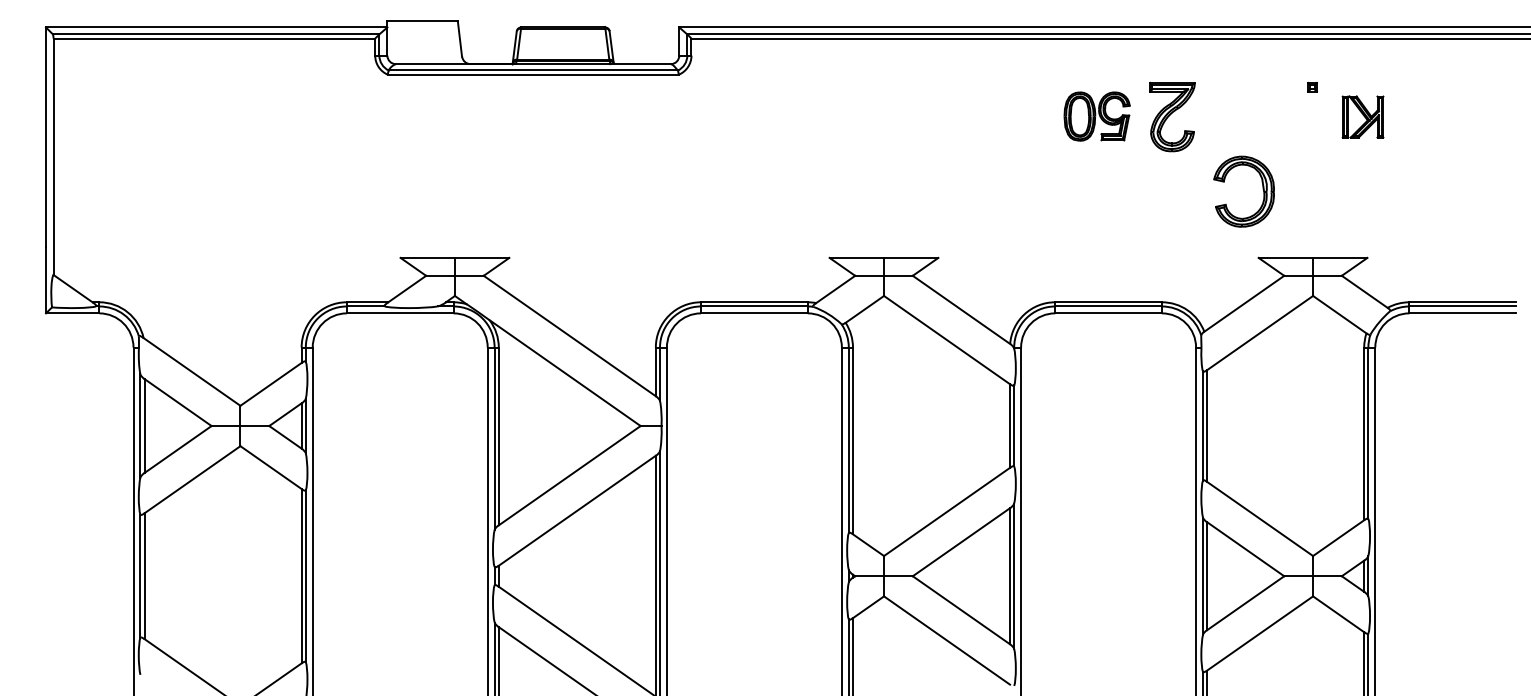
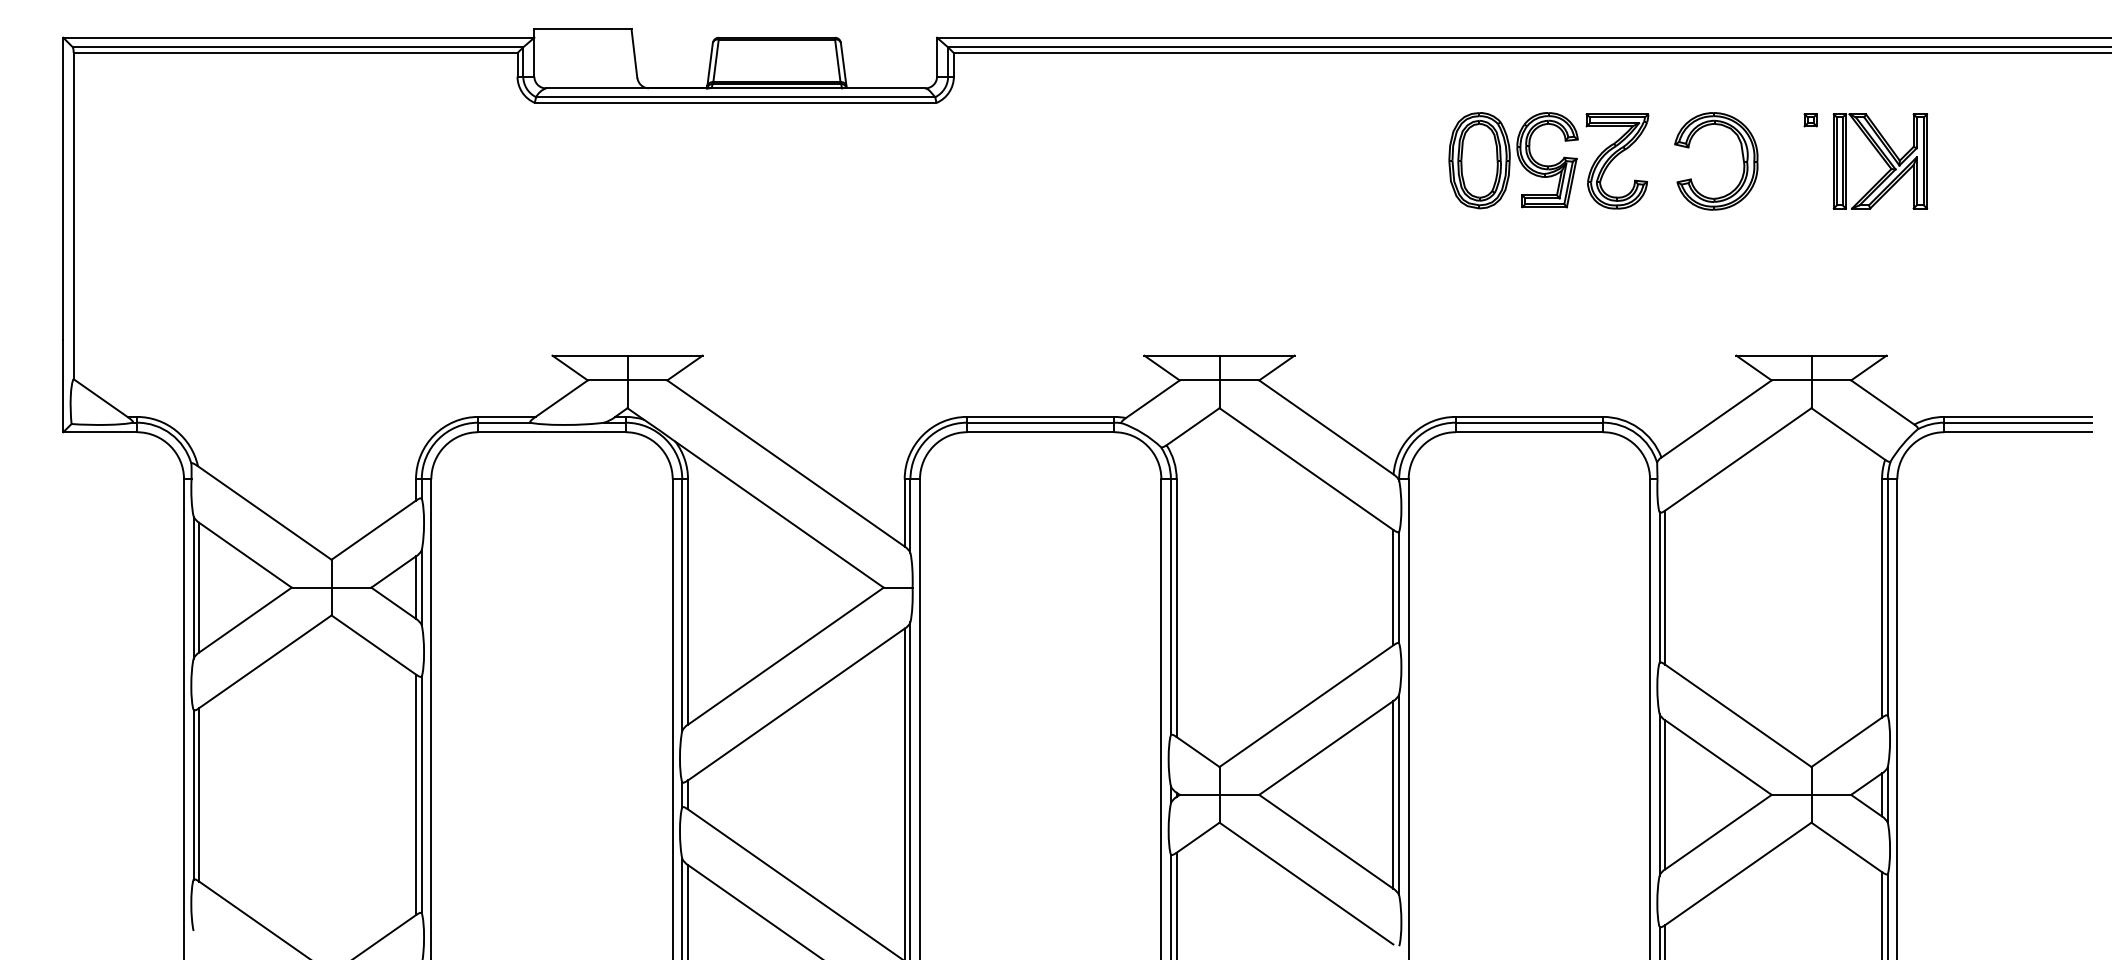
part: (1097, 116) -> (1513, 160), size x1.43
part: (1363, 117) -> (1880, 161), size x1.67
part: (1263, 191) -> (1742, 160), moved

